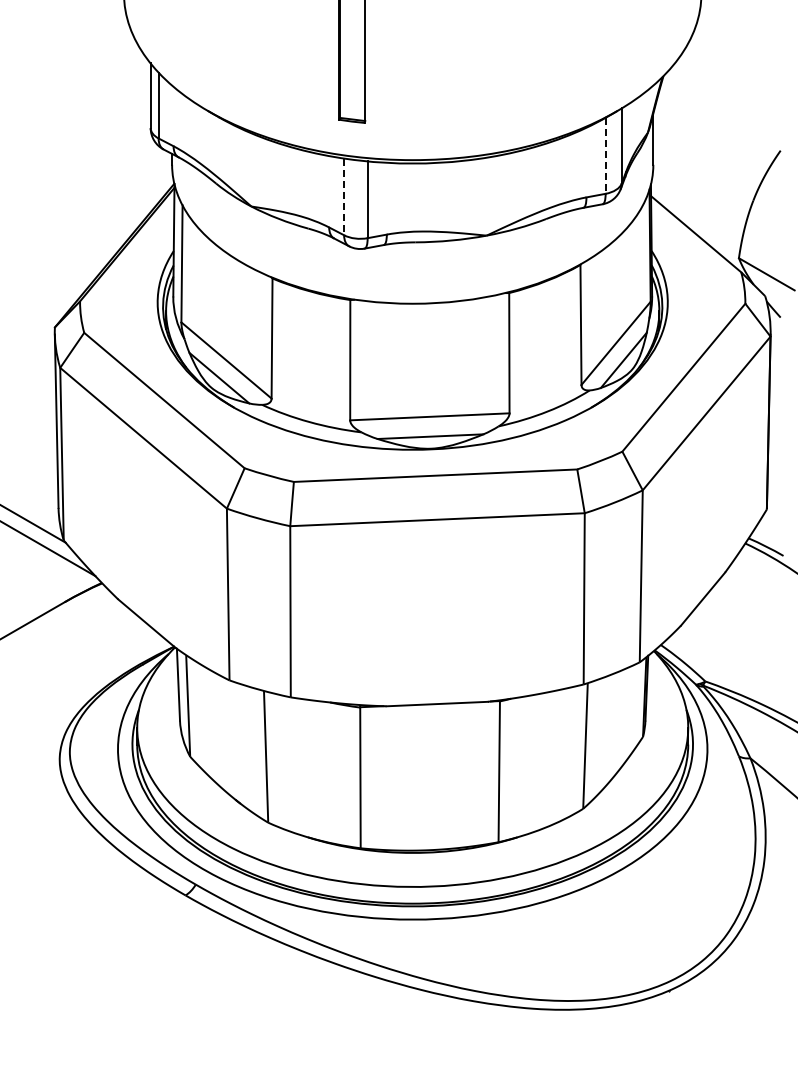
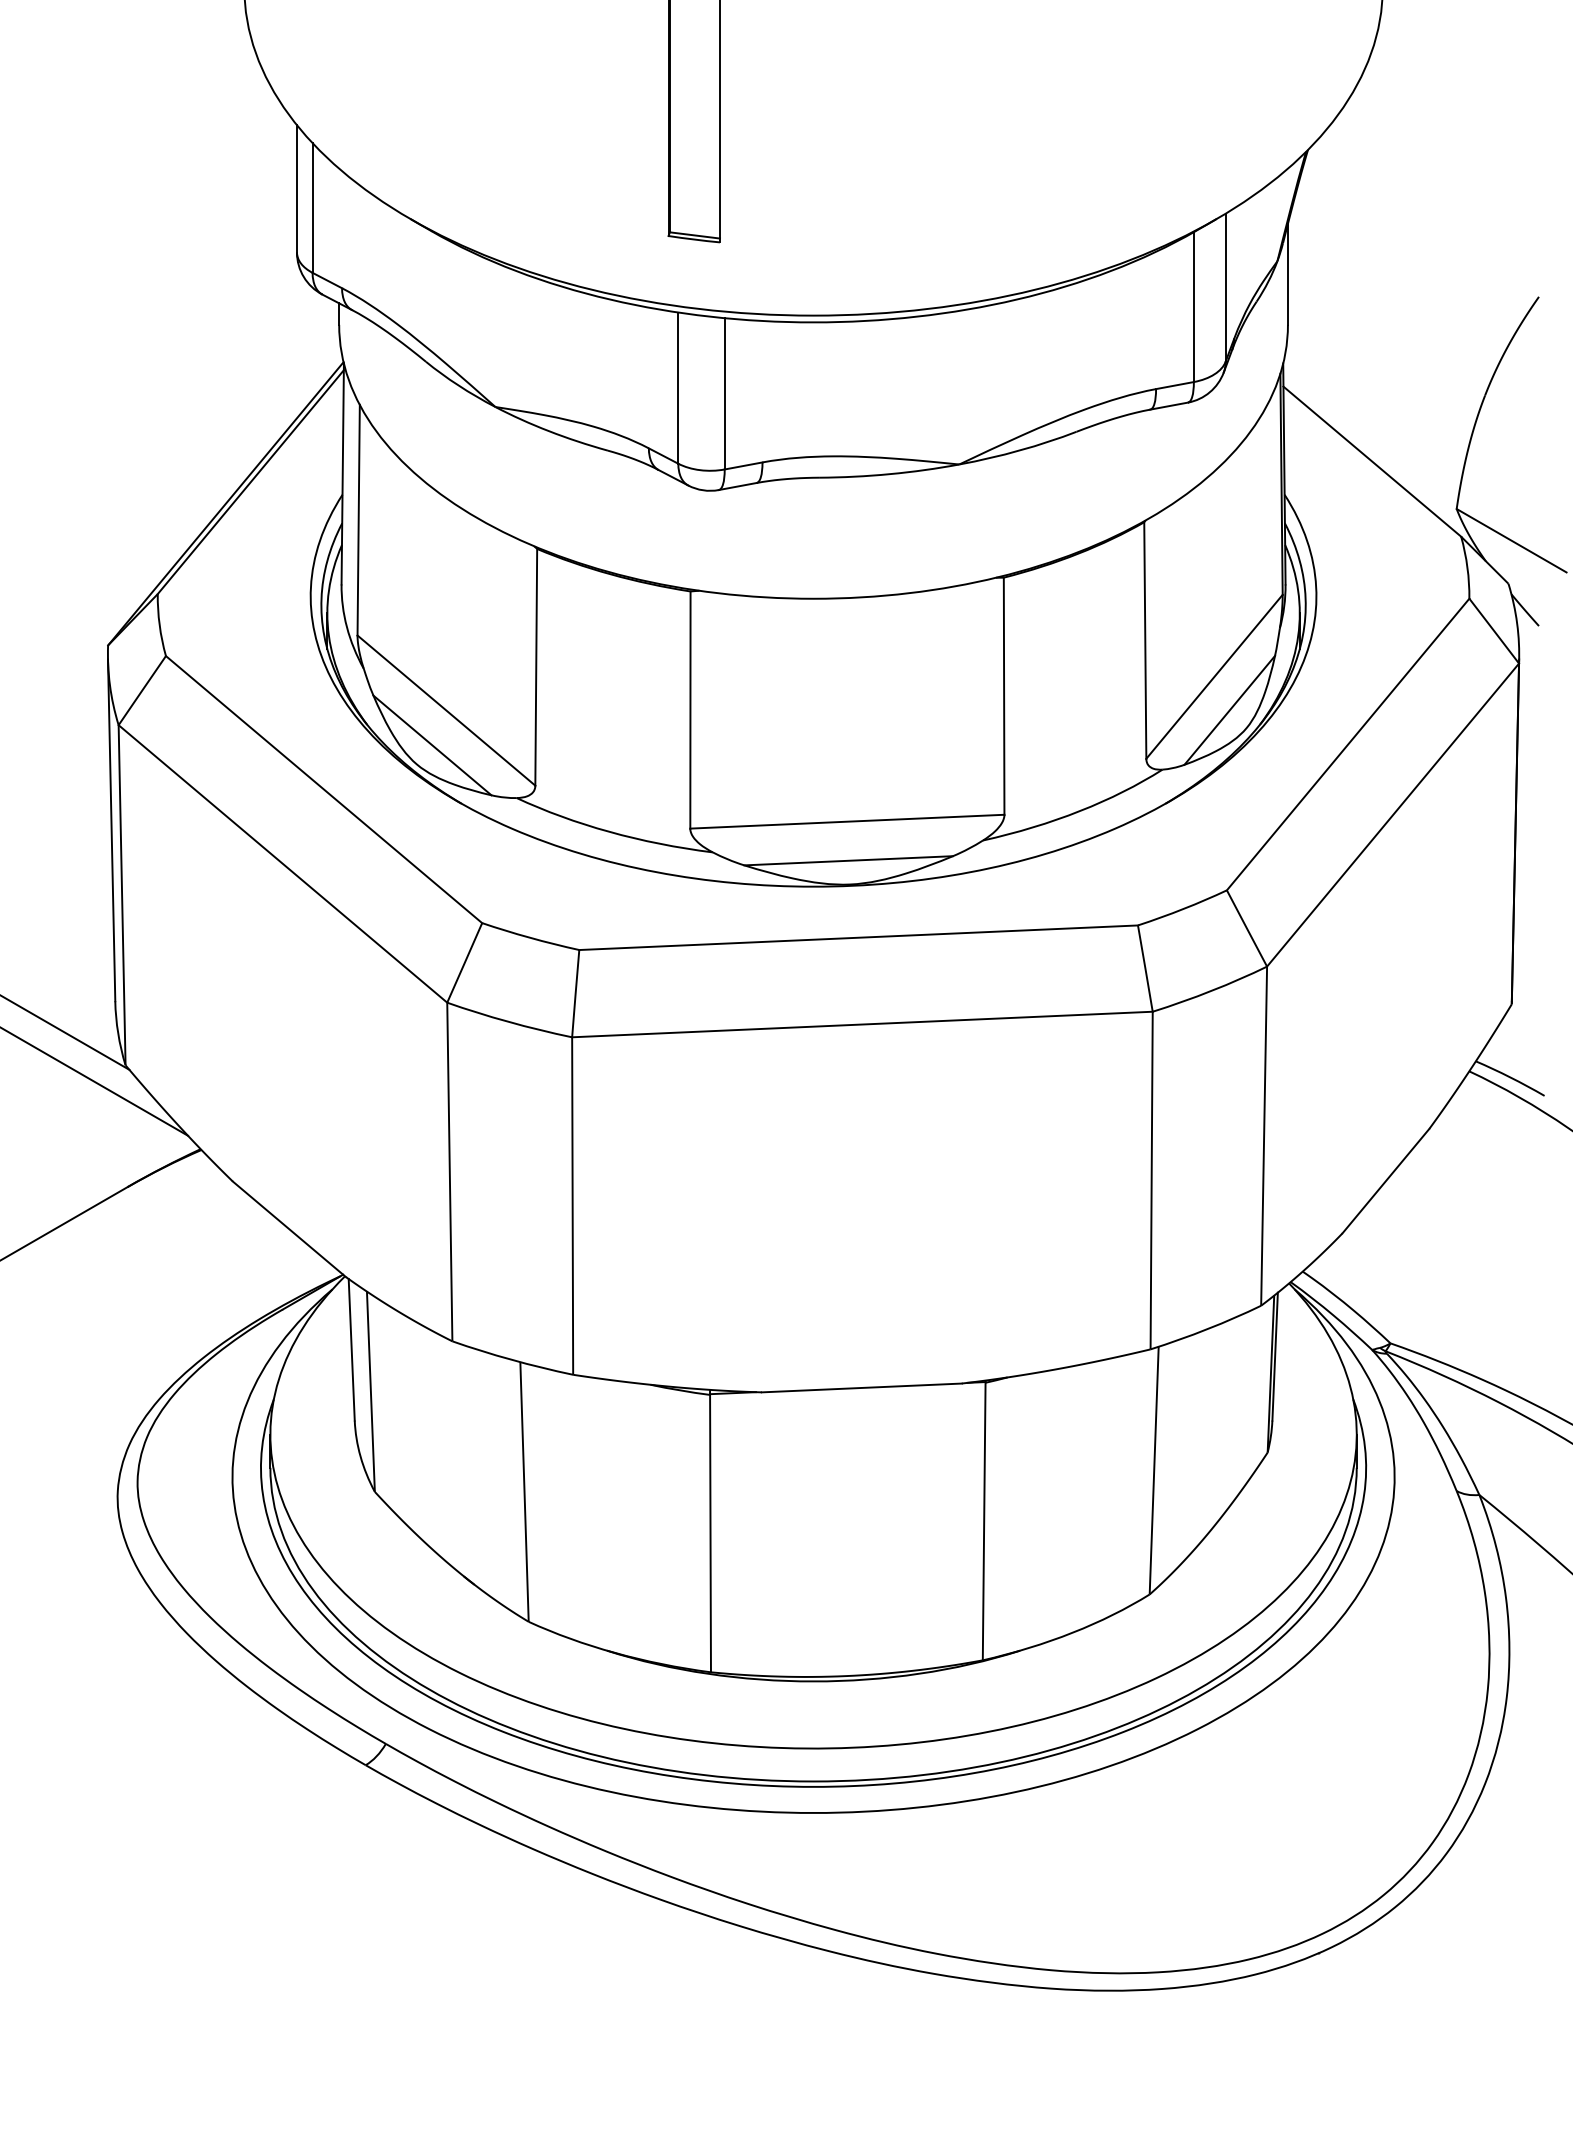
line: (605, 156) -> (1193, 308), dashed -> solid
line: (344, 197) -> (679, 389), dashed -> solid

